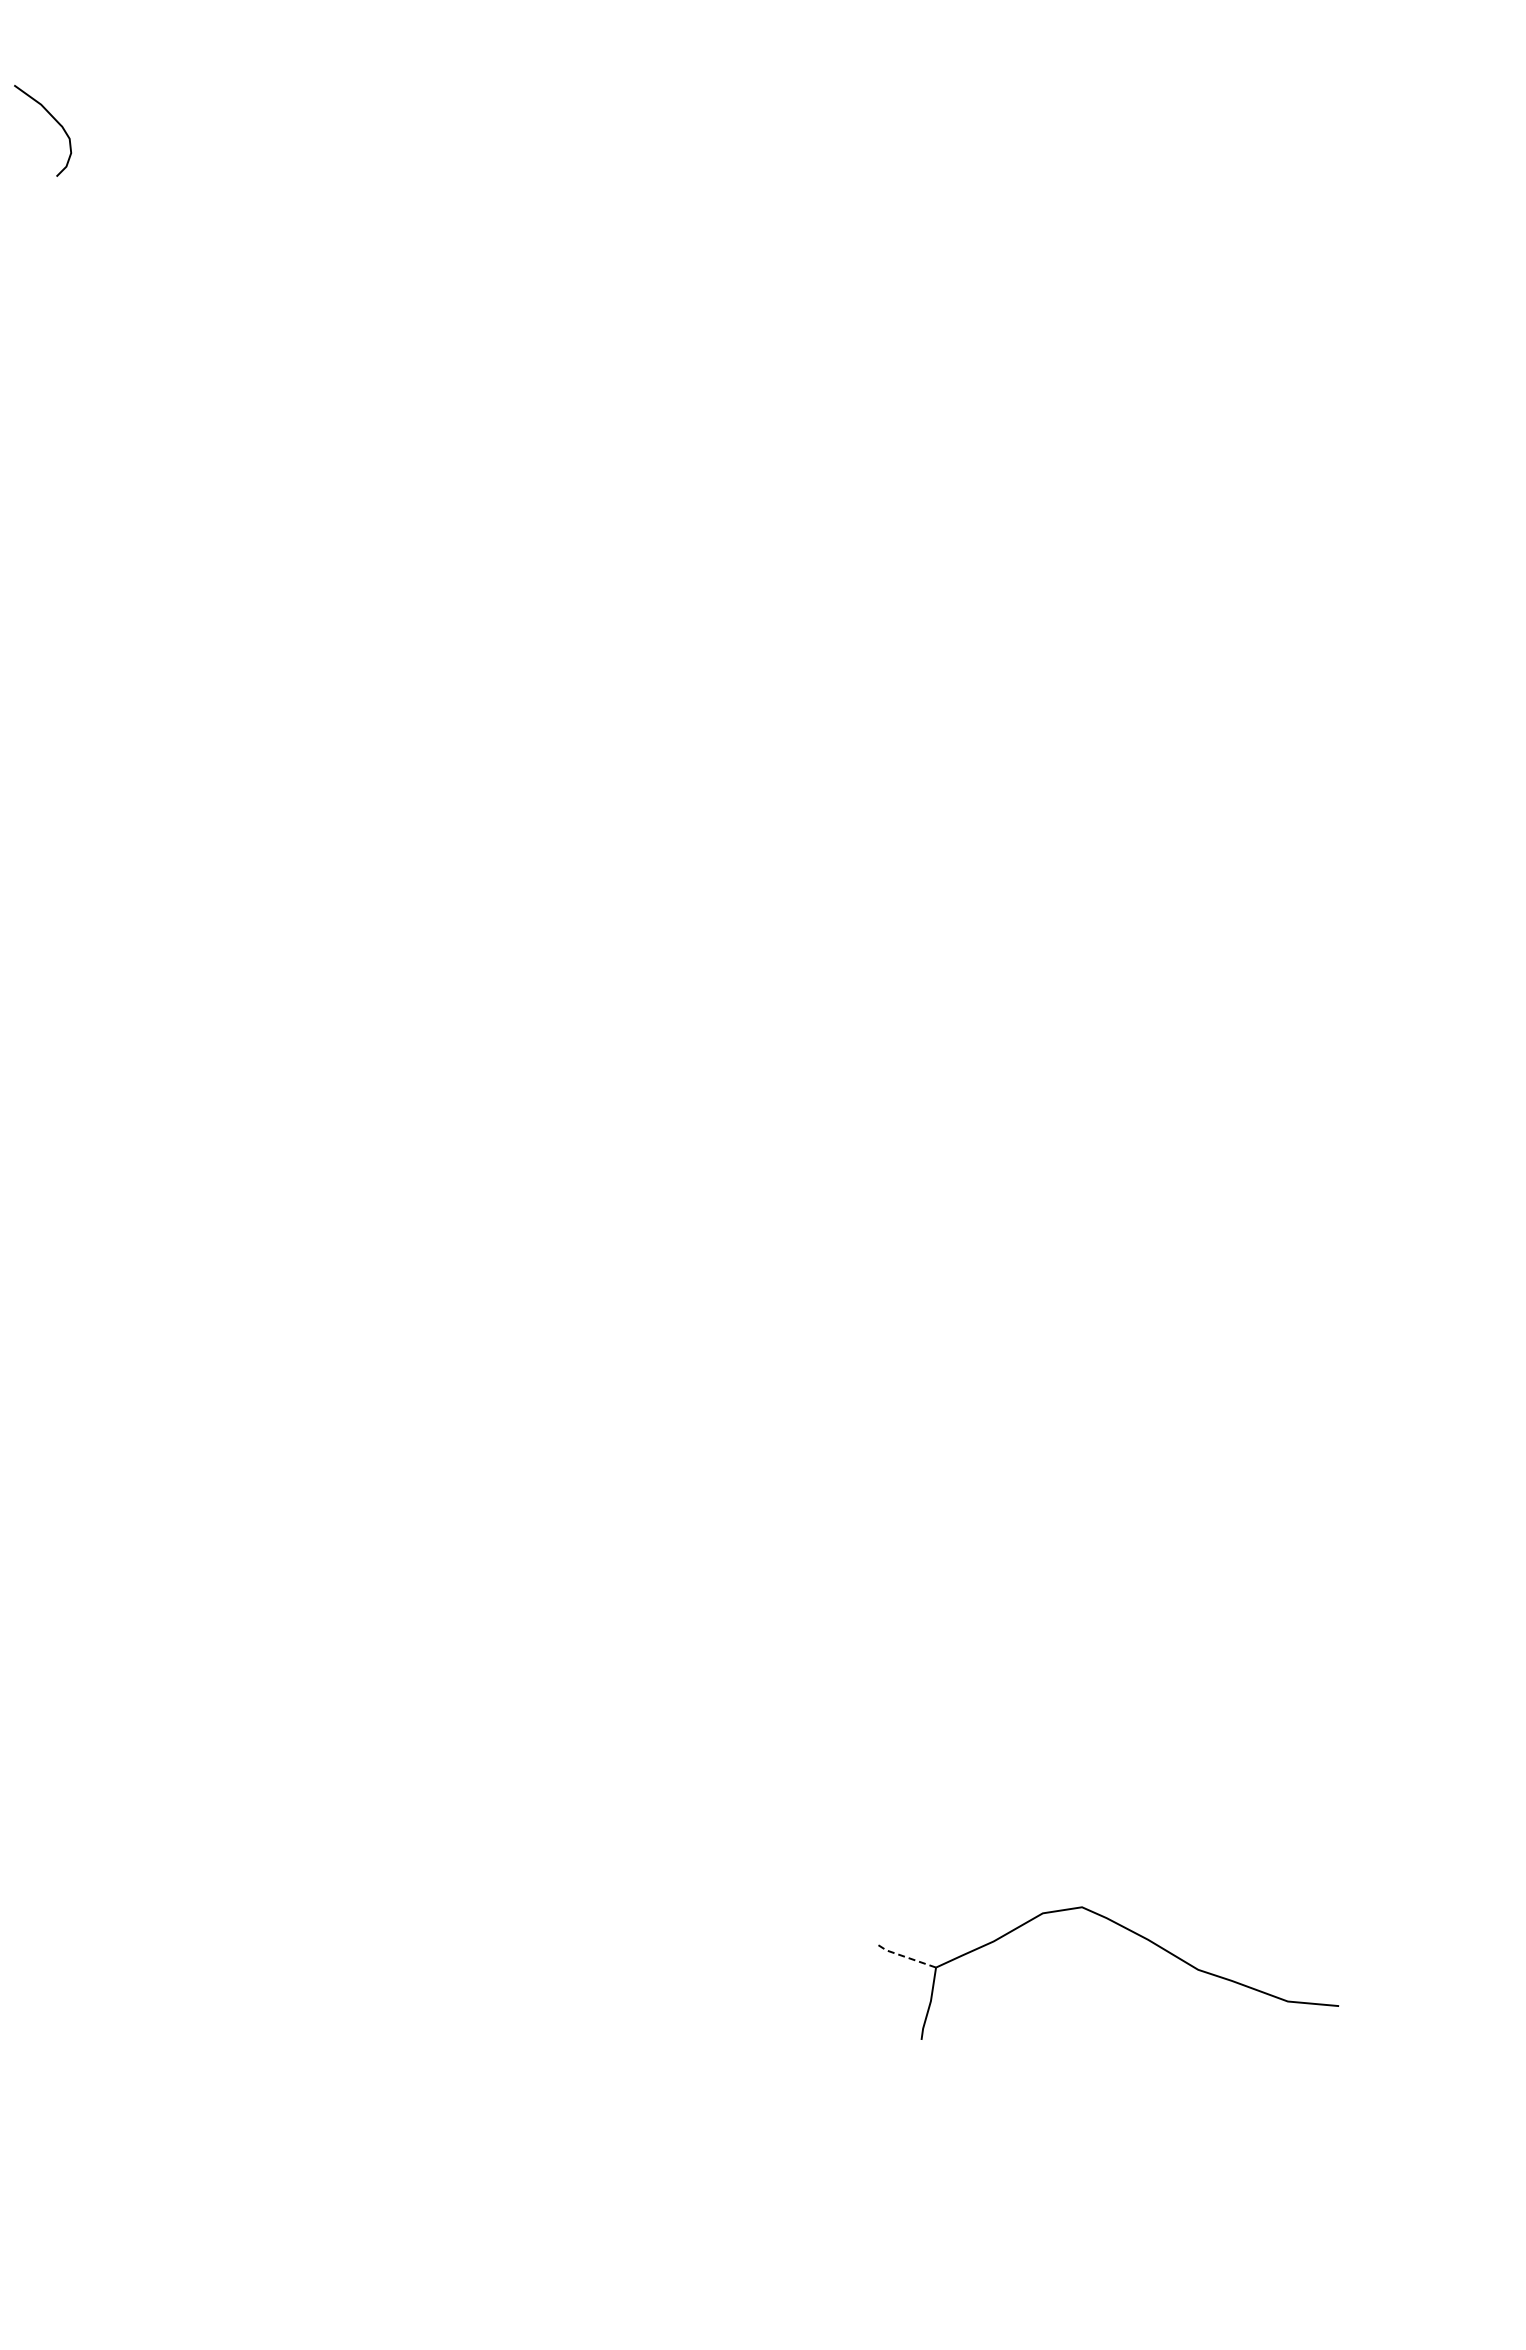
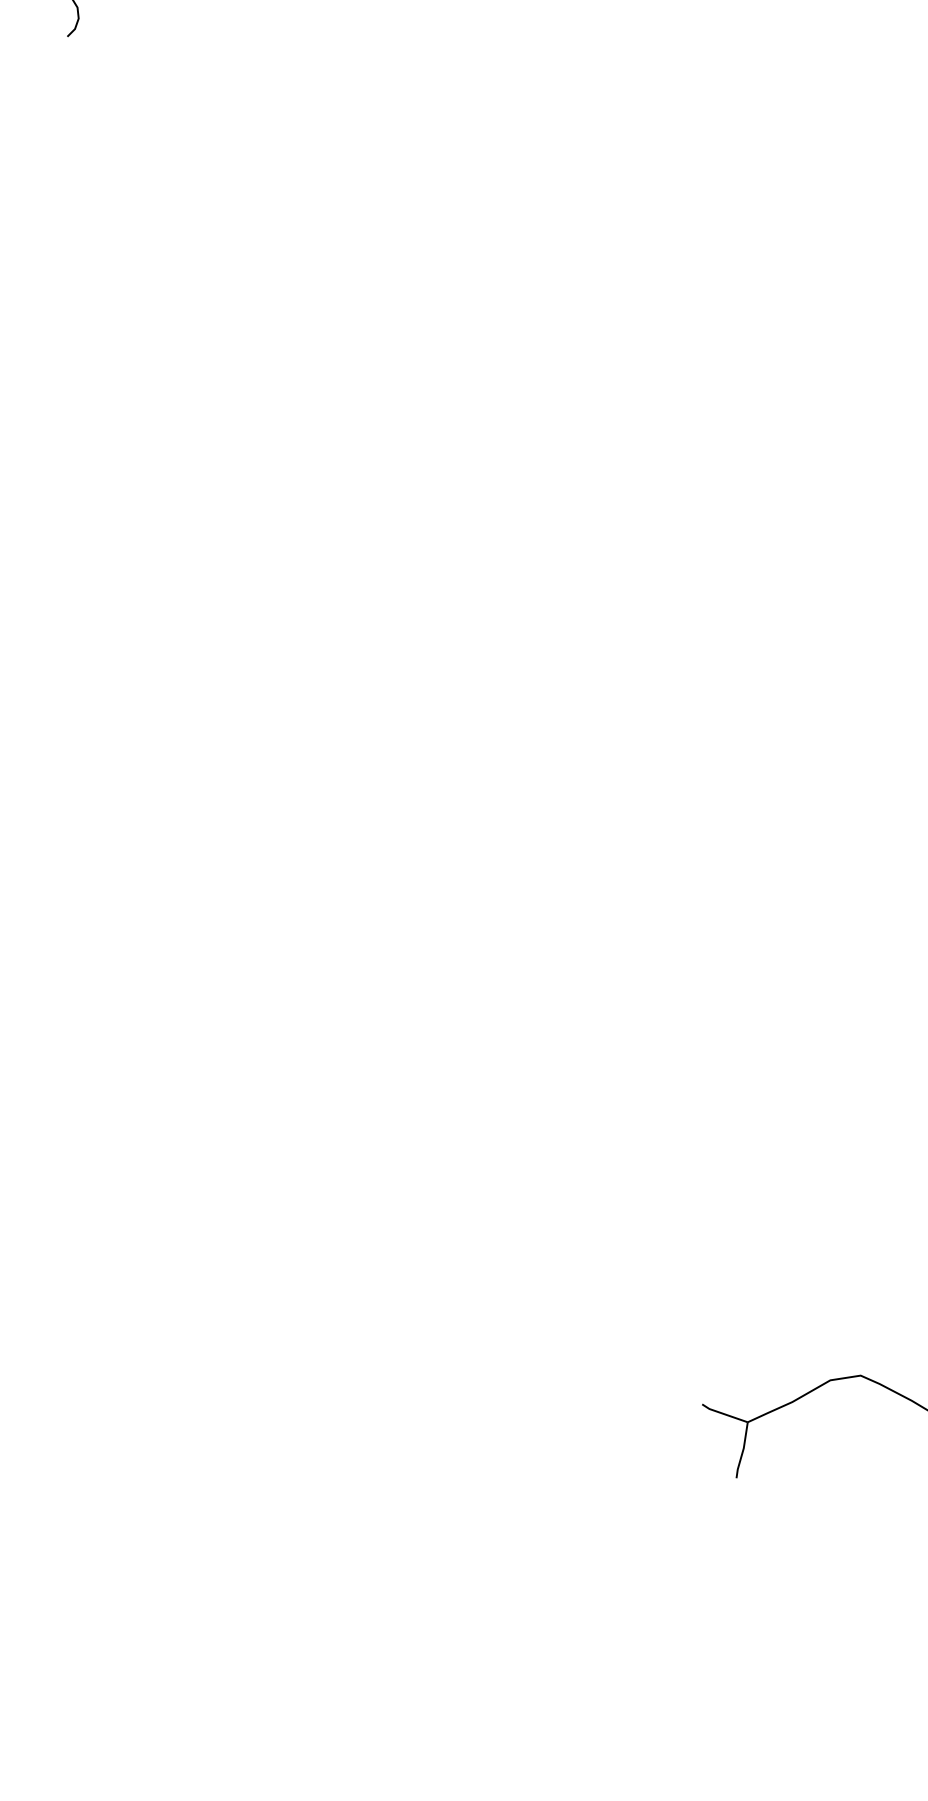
line: (905, 1956) -> (724, 1413), dashed -> solid

